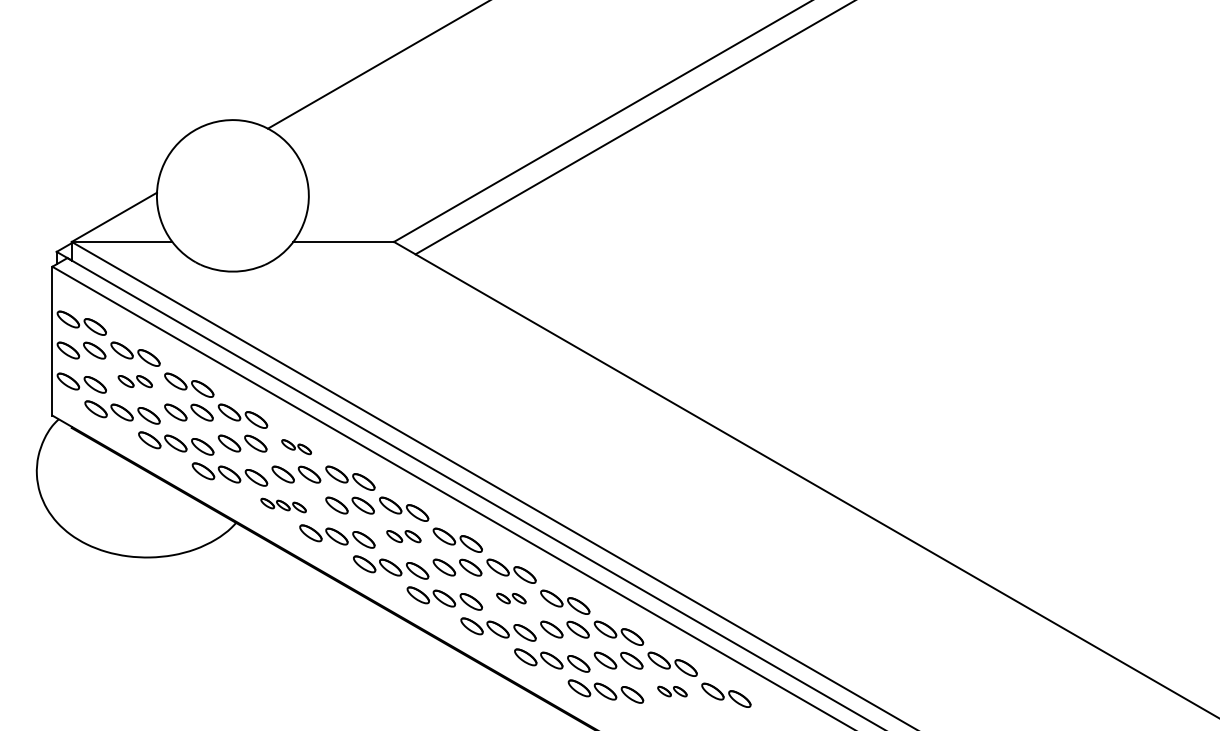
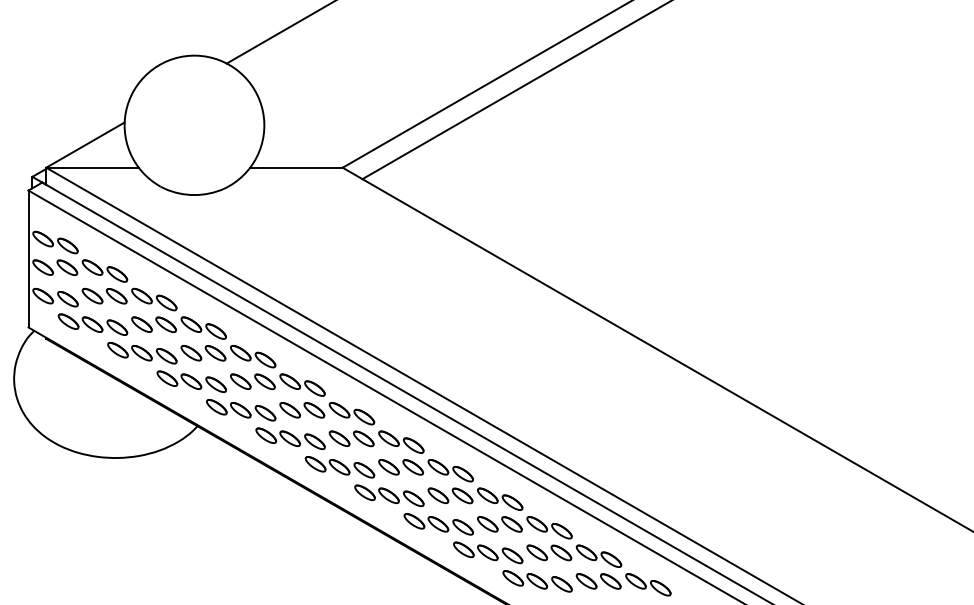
part: (135, 381) -> (104, 296), size x1.43
part: (296, 446) -> (252, 355), size x1.67
part: (283, 505) -> (241, 410), size x1.67
part: (403, 536) -> (351, 438), size x1.43
part: (511, 598) -> (450, 495), size x1.67
part: (672, 691) -> (598, 581), size x1.67

